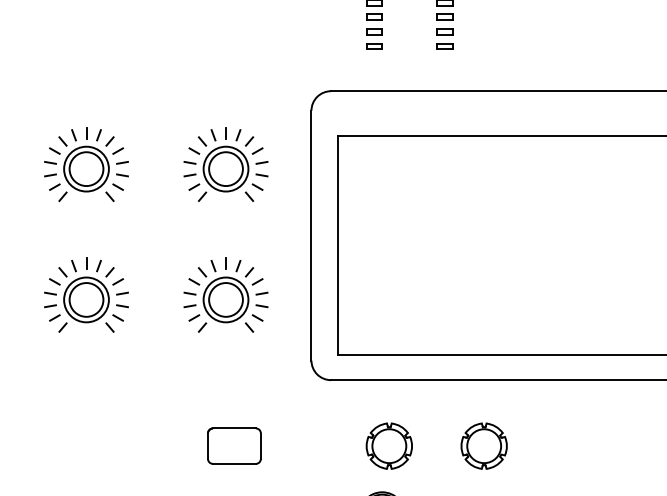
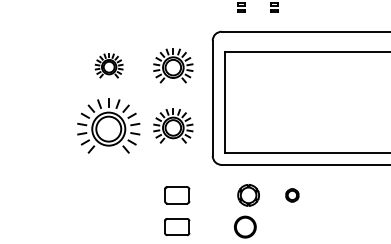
part: (87, 164) -> (109, 65), size x0.7
part: (87, 294) -> (109, 125), size x1.6
part: (484, 446) -> (292, 195), size x0.6

